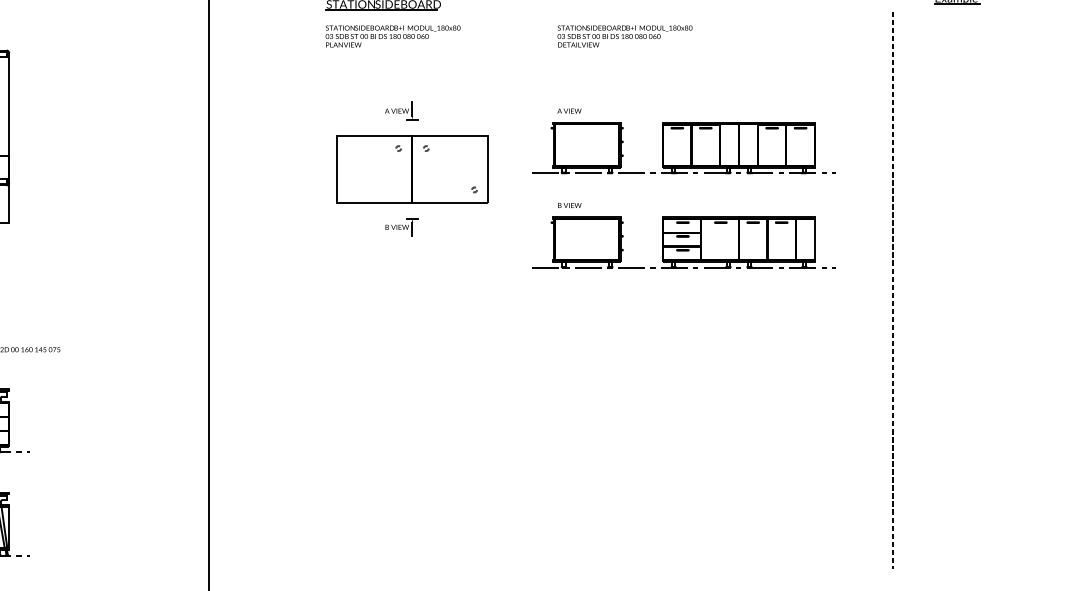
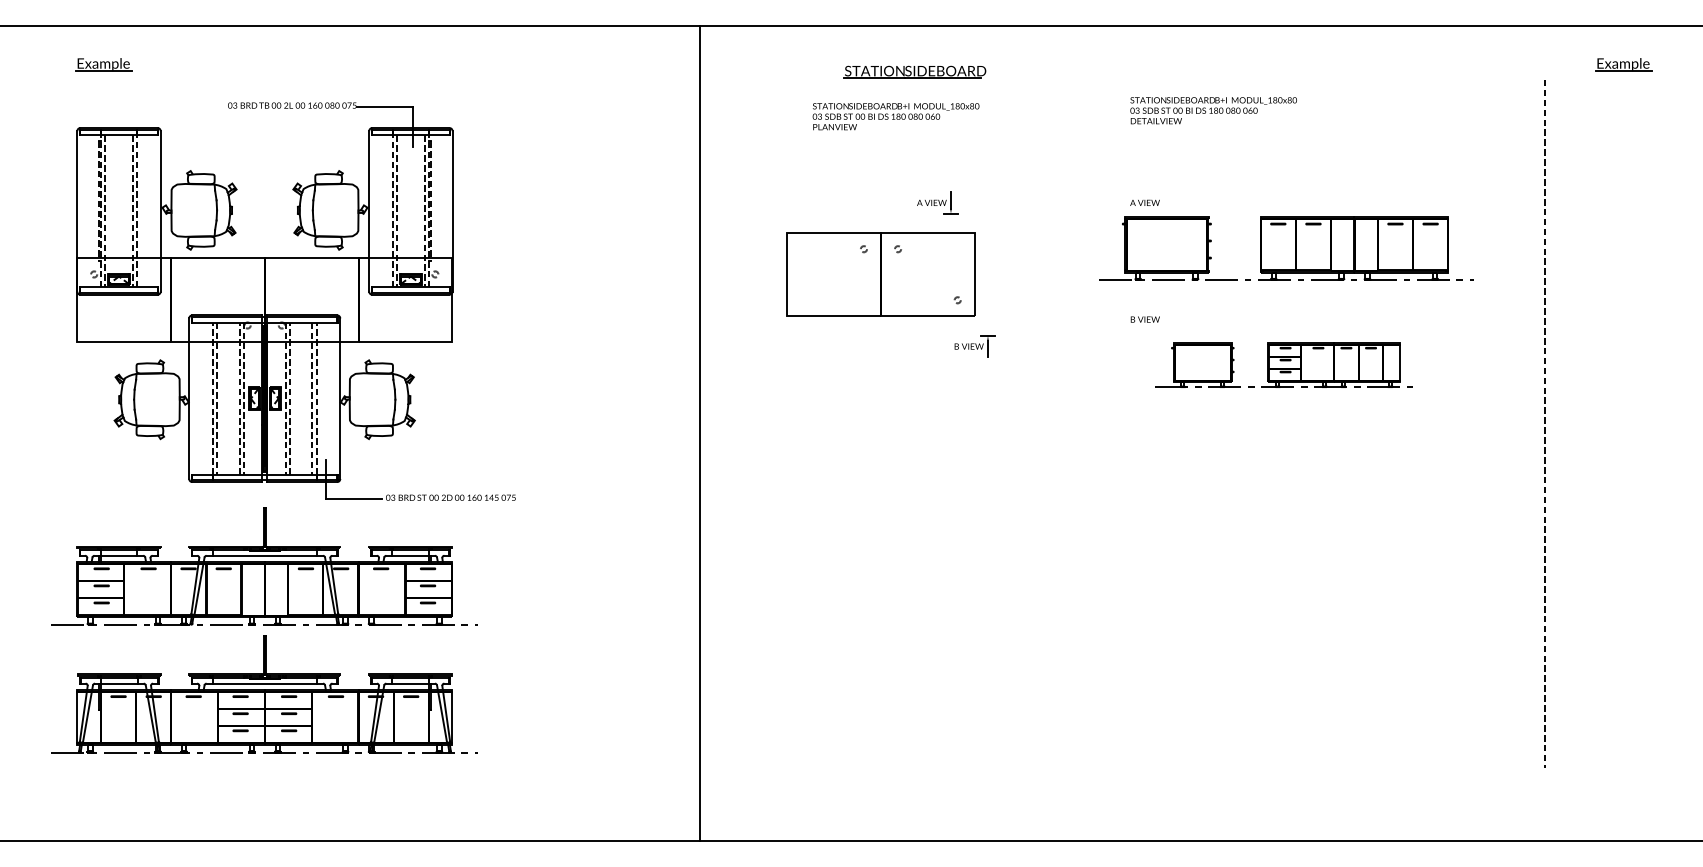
text: (392, 36) -> (895, 116), moved
part: (412, 169) -> (880, 274), moved
part: (401, 227) -> (974, 346), moved
part: (683, 242) -> (1286, 365), size x0.7

